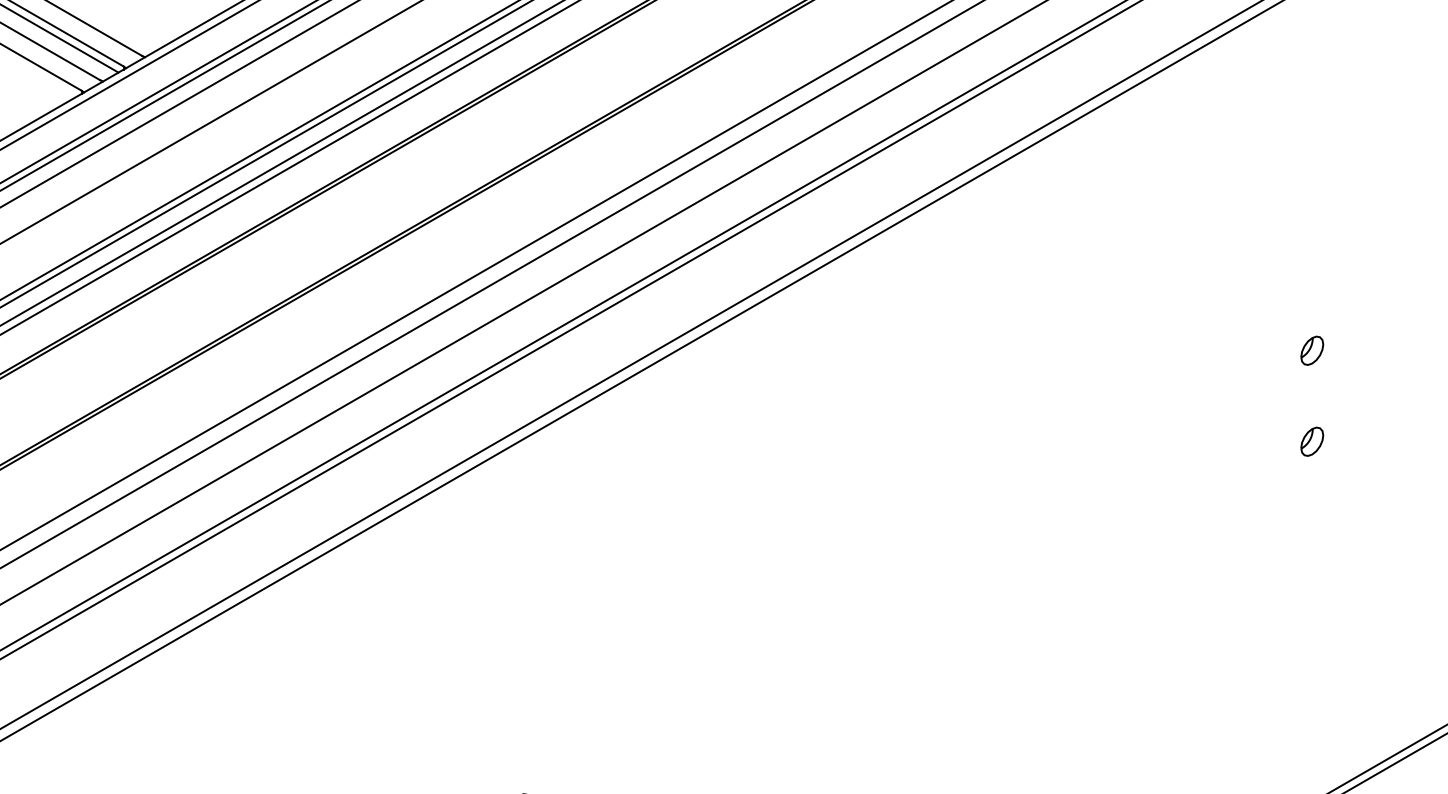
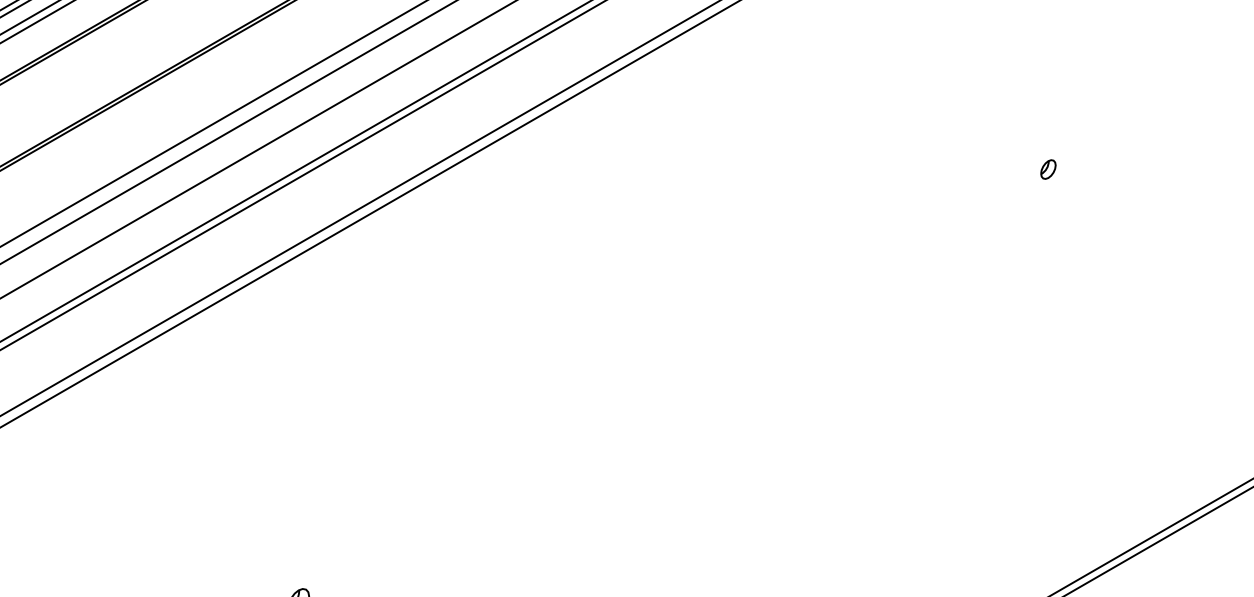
part: (1312, 350) -> (1048, 169), size x0.7
part: (1312, 441) -> (1048, 255), removed

